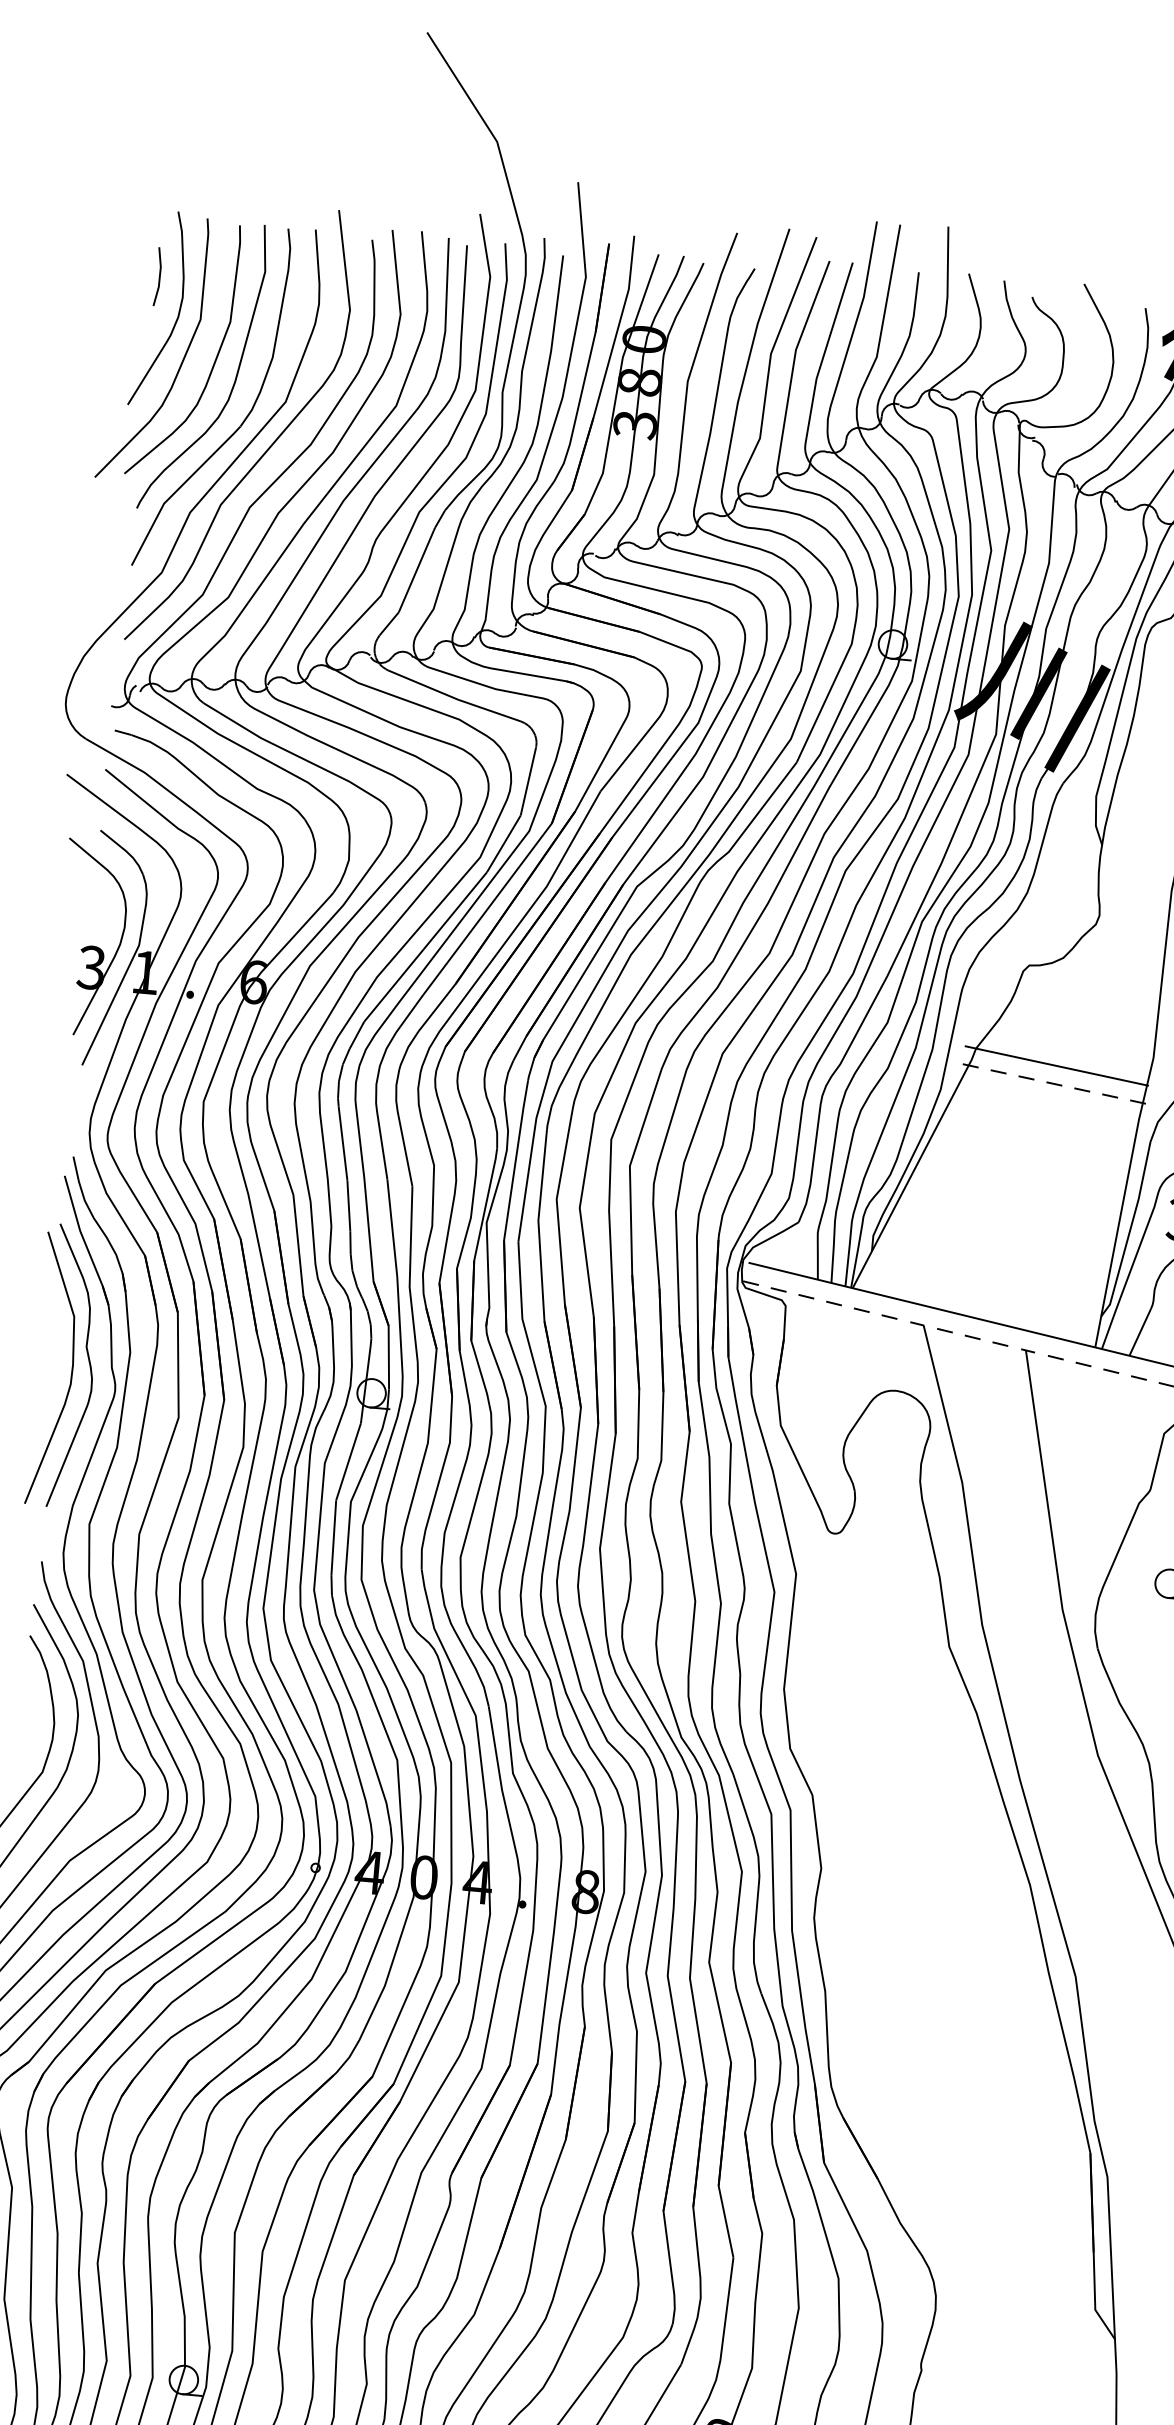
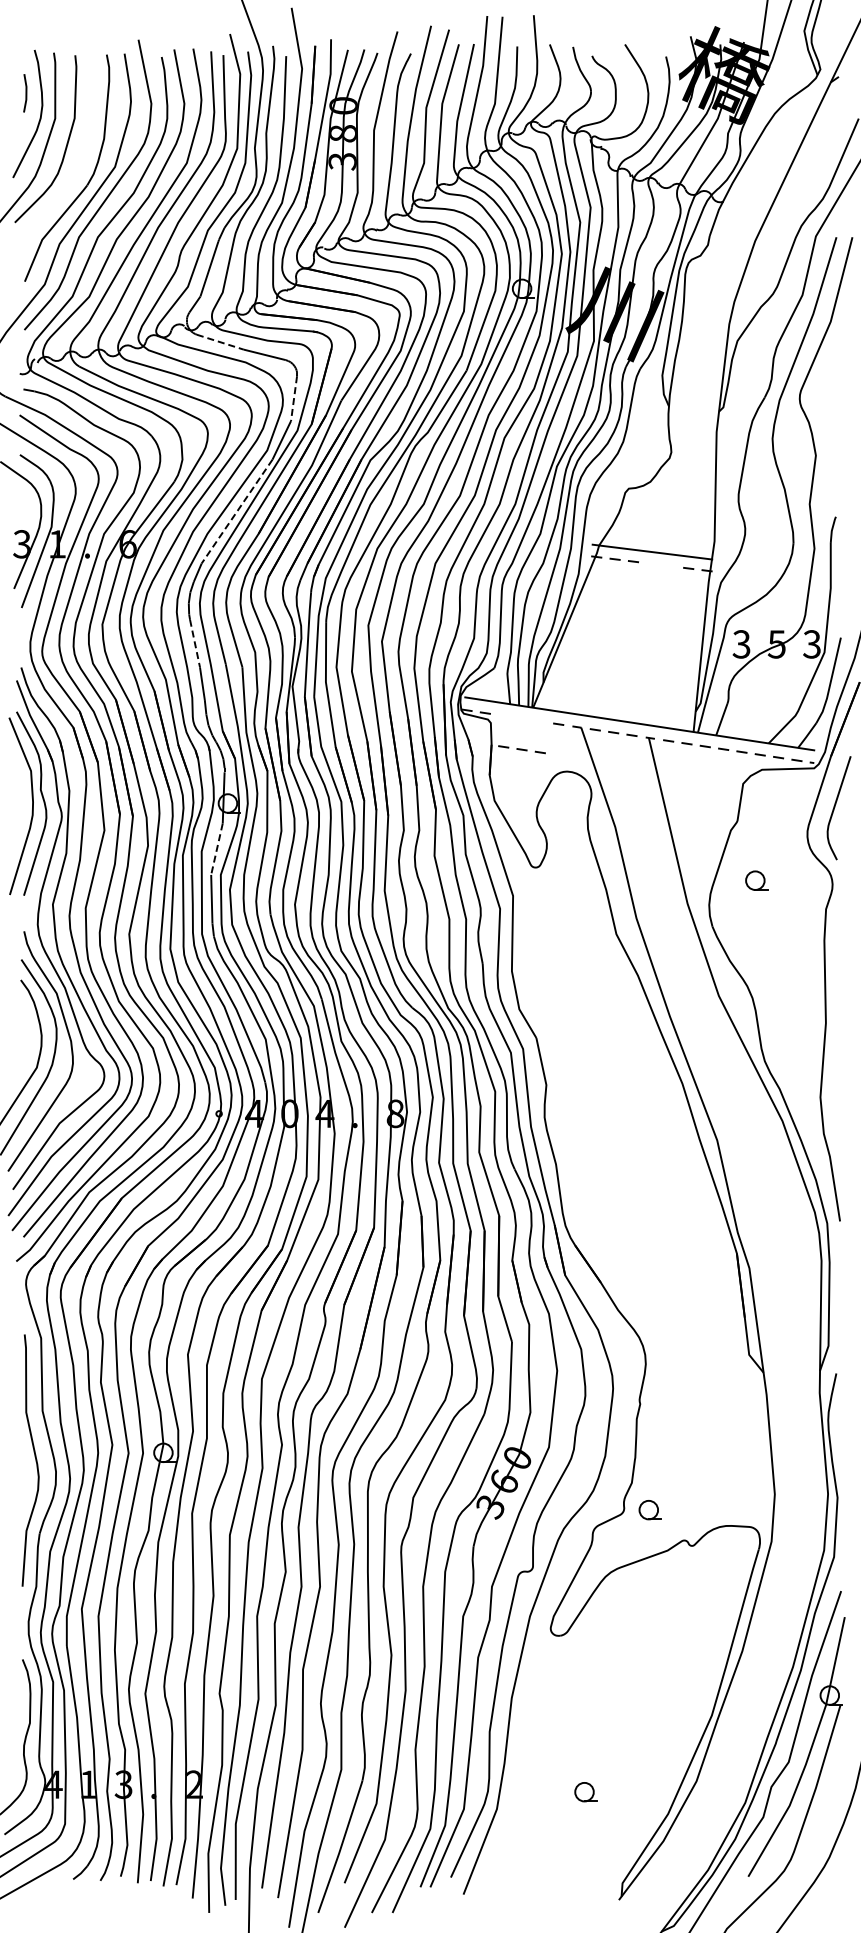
curve: (234, 378) -> (80, 154), removed
line: (423, 685) -> (220, 342), solid -> dashed
line: (529, 781) -> (294, 398), solid -> dashed
line: (426, 946) -> (237, 511), solid -> dashed
part: (1067, 1086) -> (660, 564), removed
line: (343, 1145) -> (195, 644), solid -> dashed
part: (833, 1303) -> (521, 749), moved
line: (347, 1462) -> (216, 849), solid -> dashed

